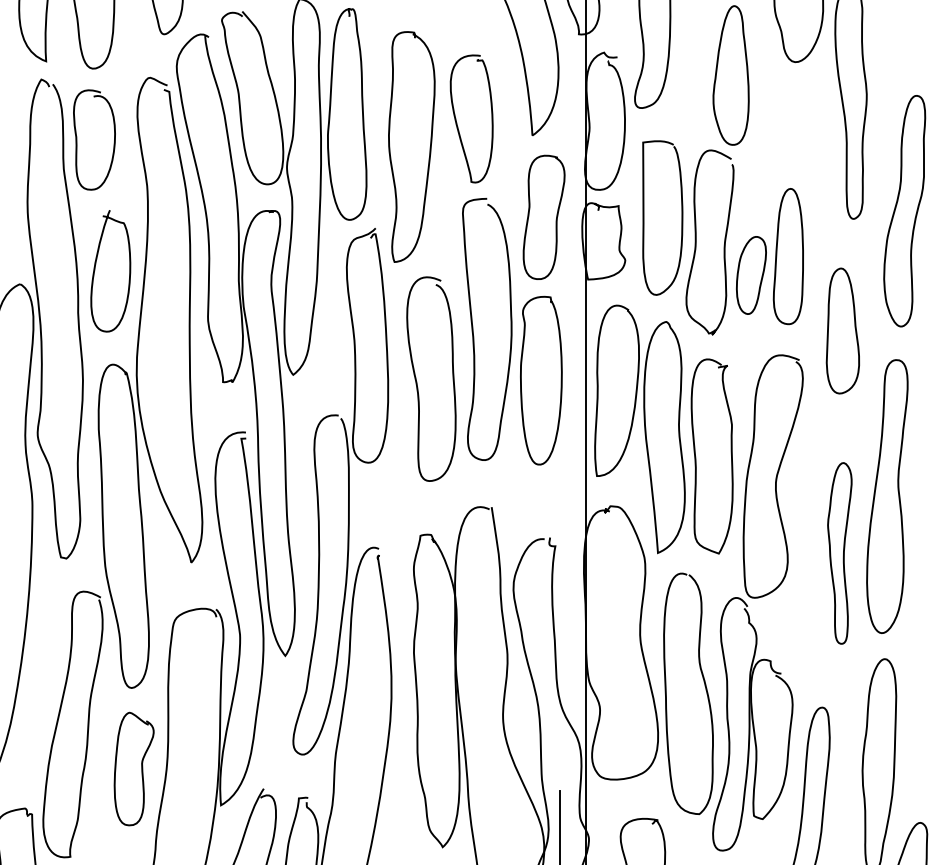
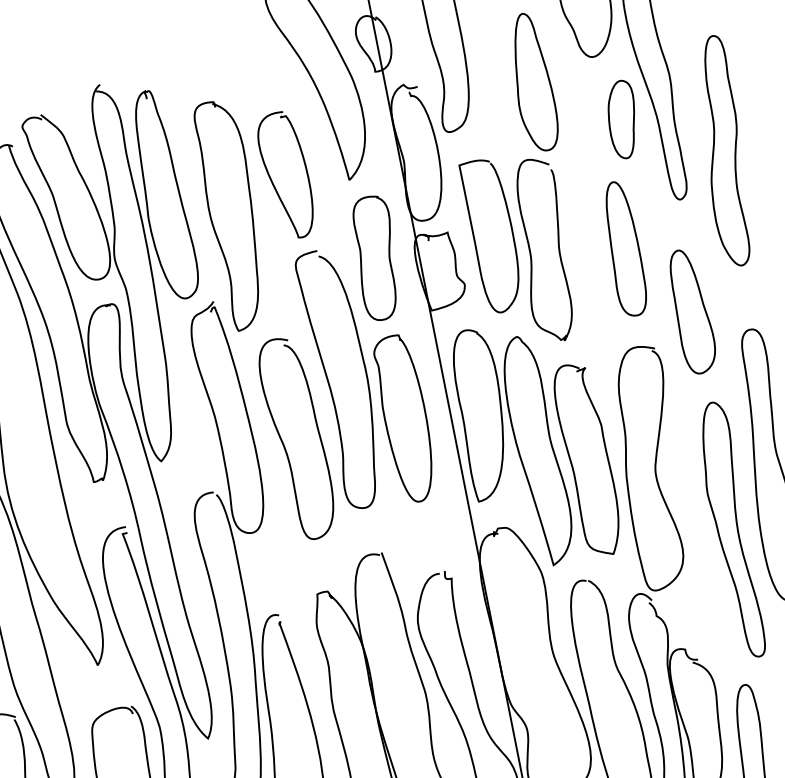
part: (904, 211) -> (723, 151), moved
part: (751, 275) -> (622, 119), moved
part: (839, 553) -> (731, 530), size x1.43

